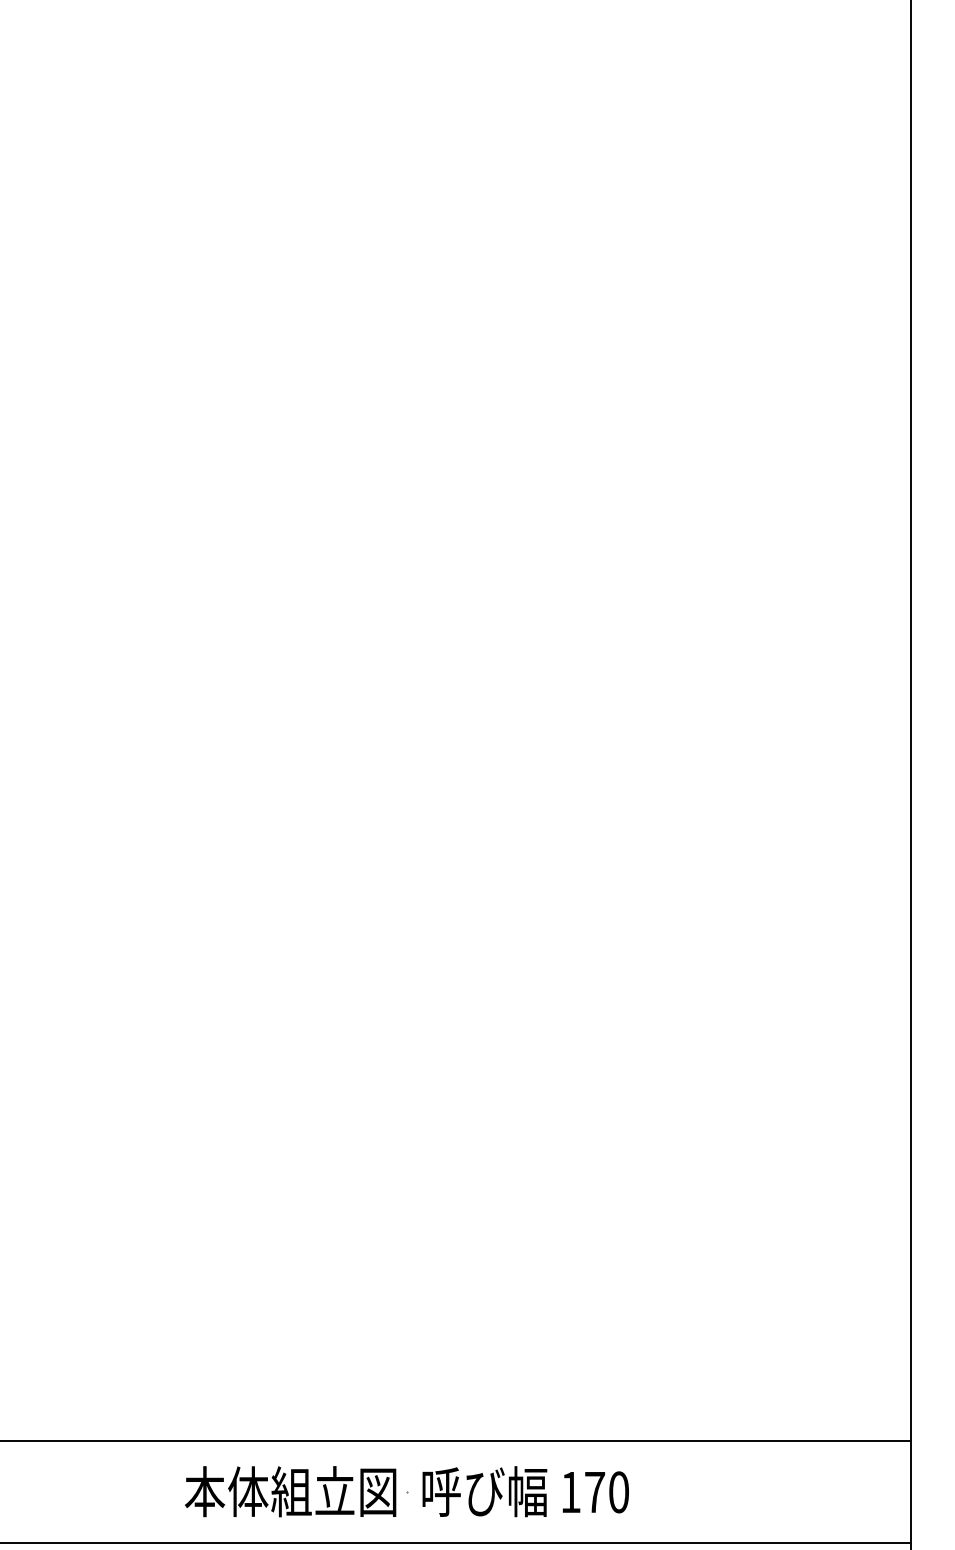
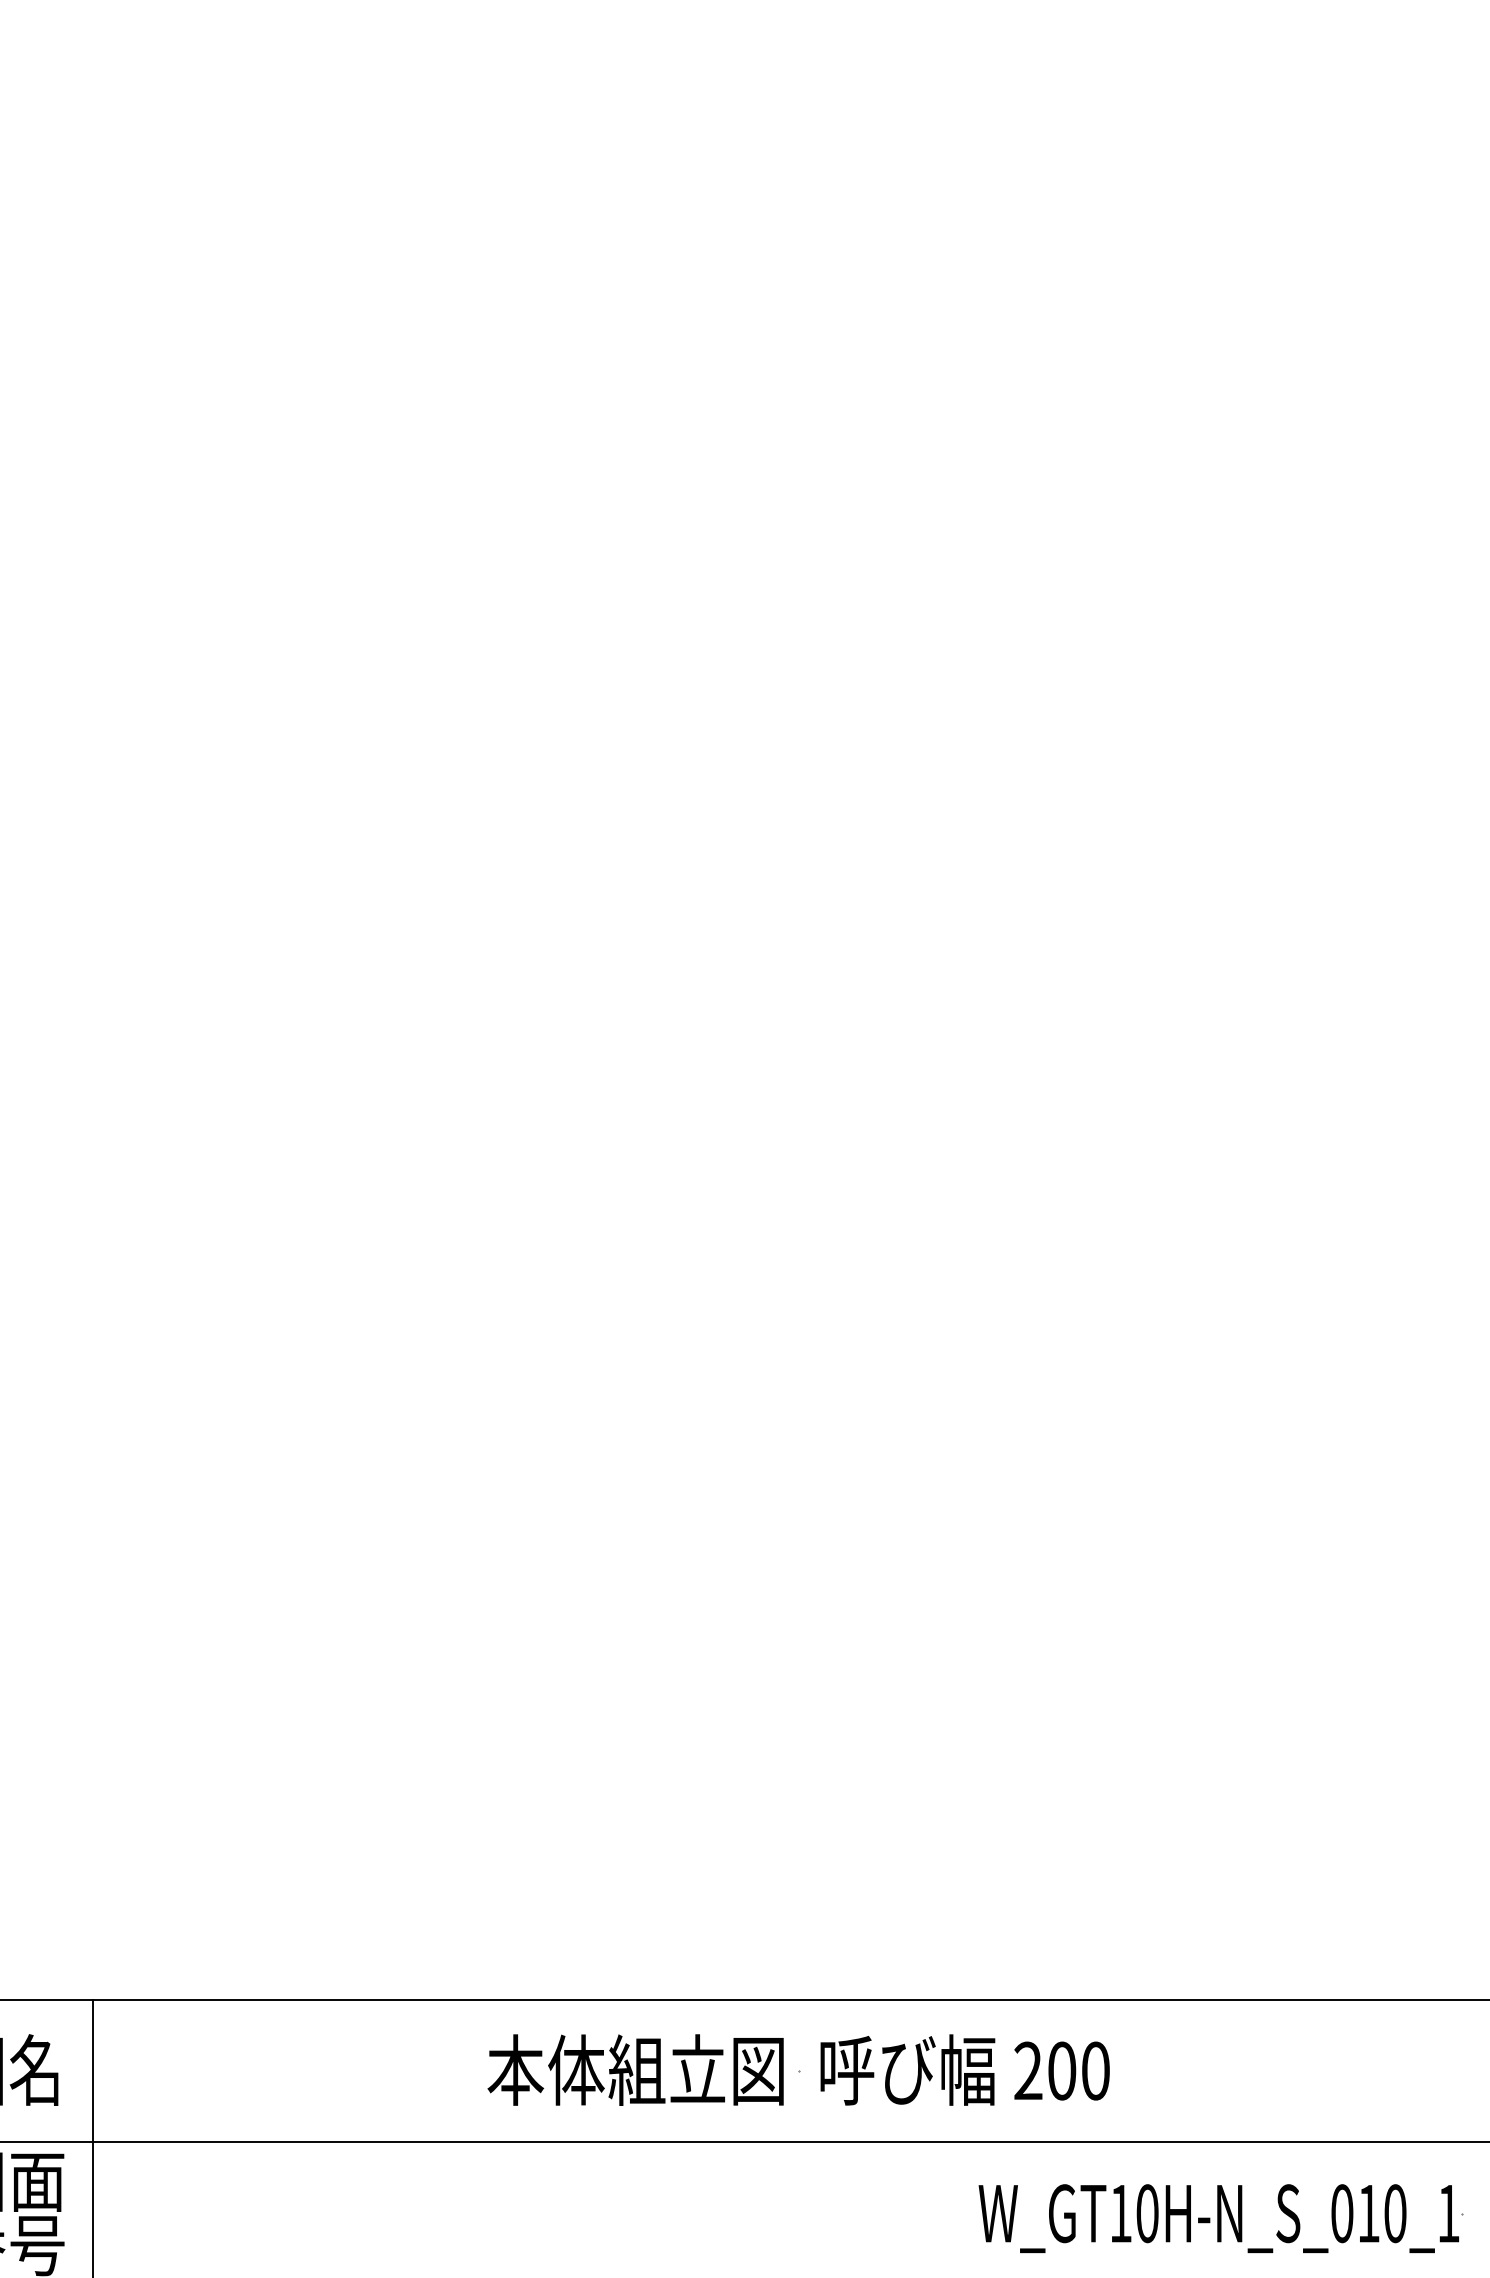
text: (583, 1491) -> (1045, 2070), 170 -> 200

